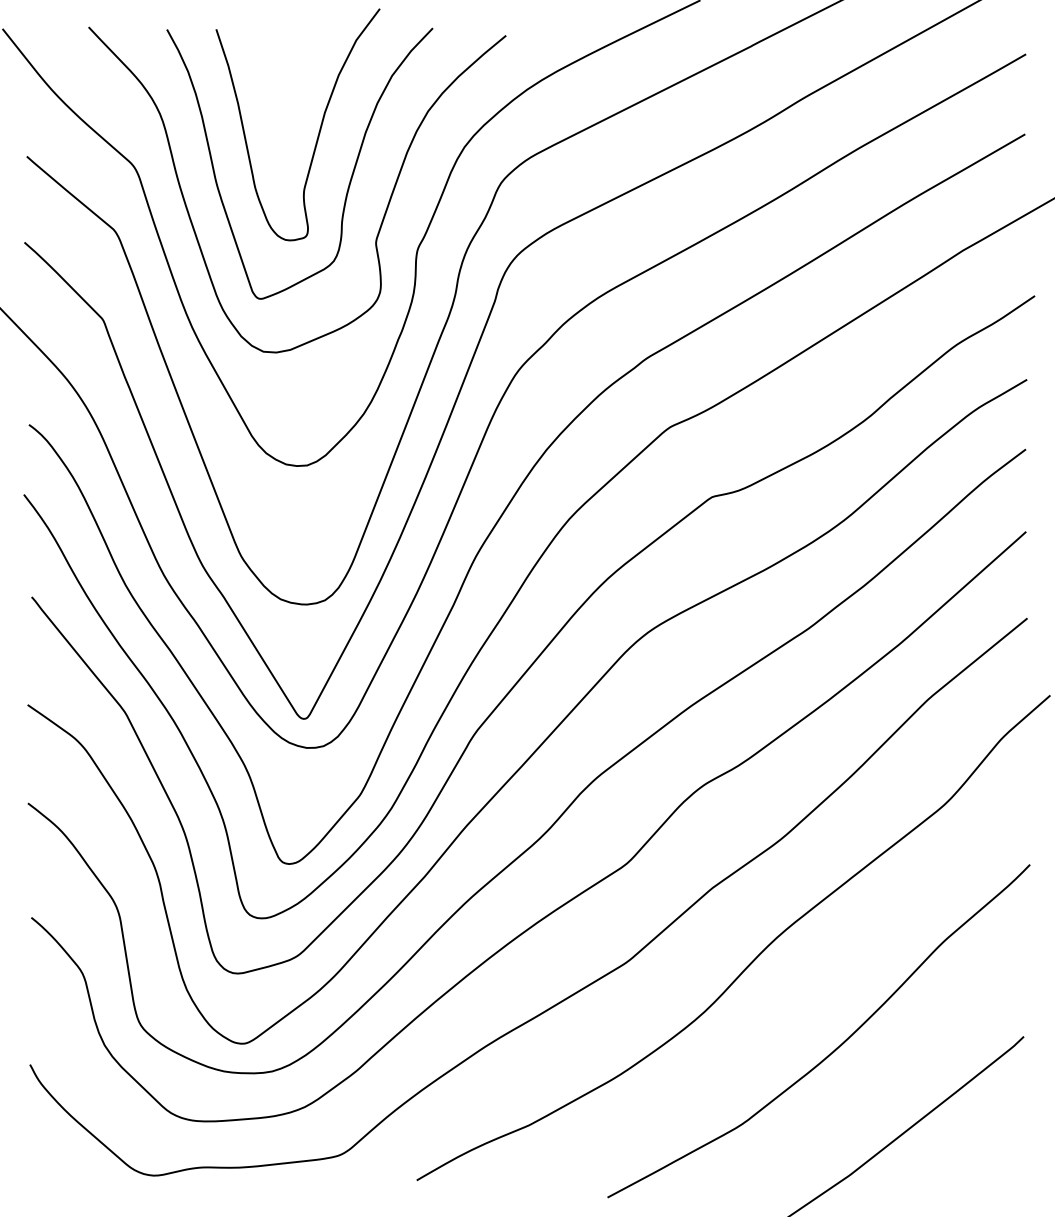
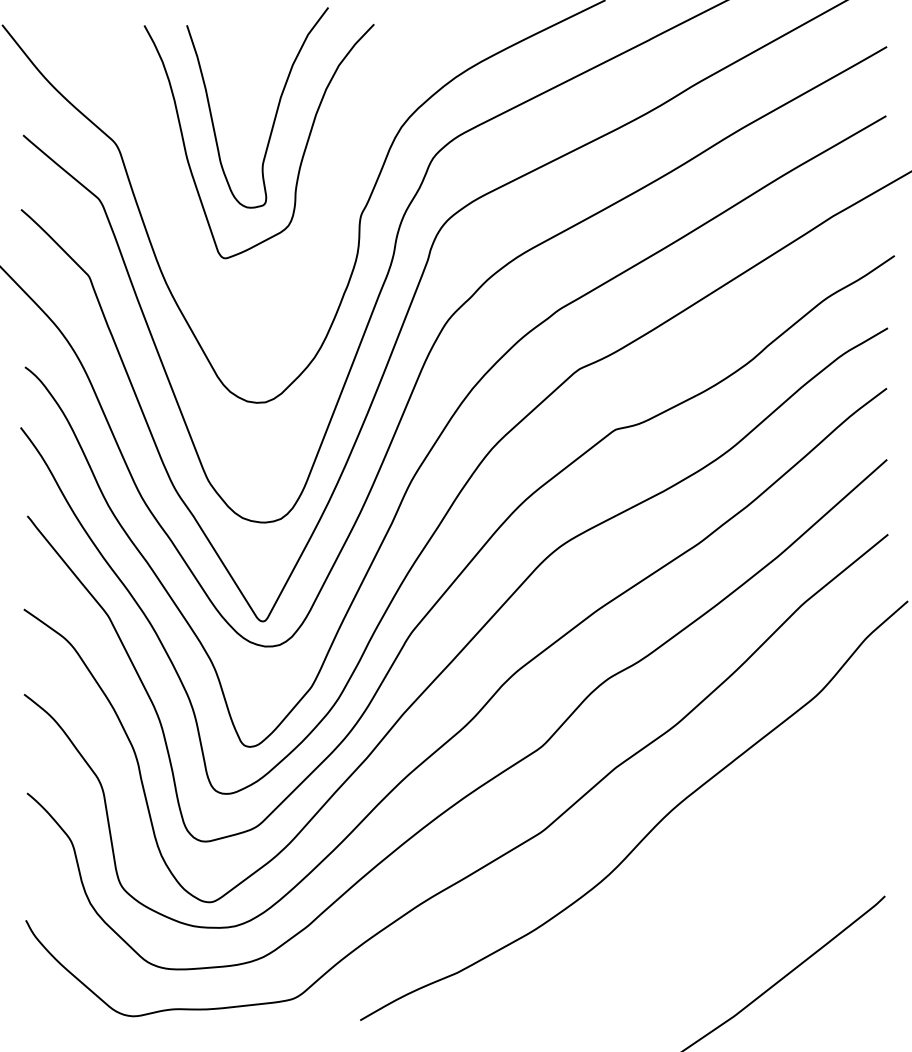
curve: (382, 218) -> (330, 188), removed
curve: (832, 1050) -> (719, 908), removed

